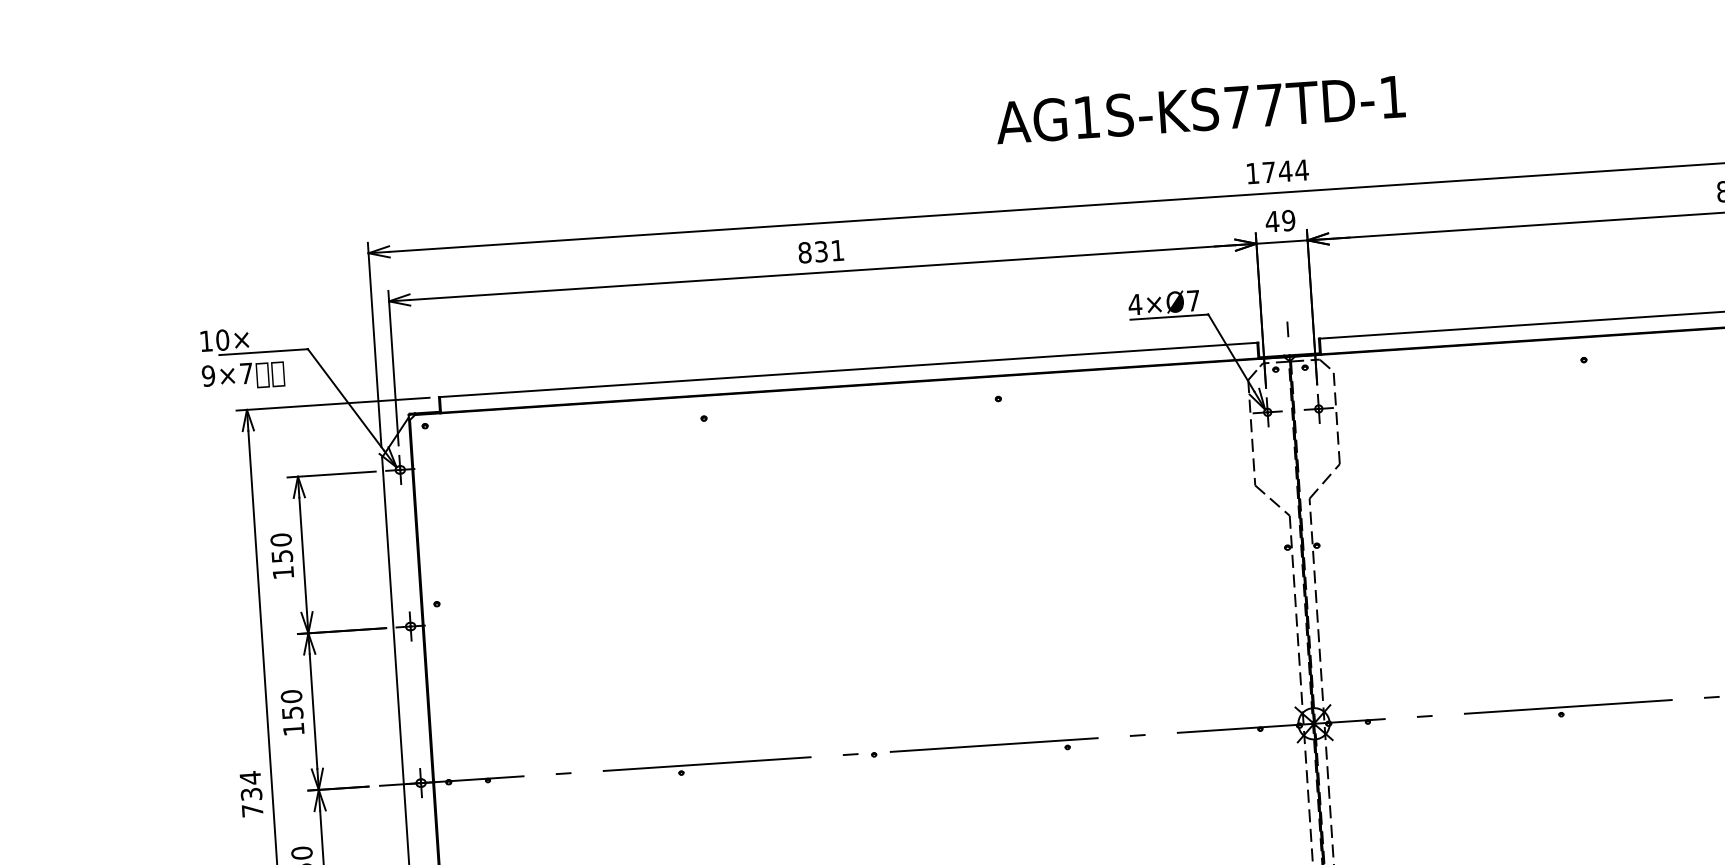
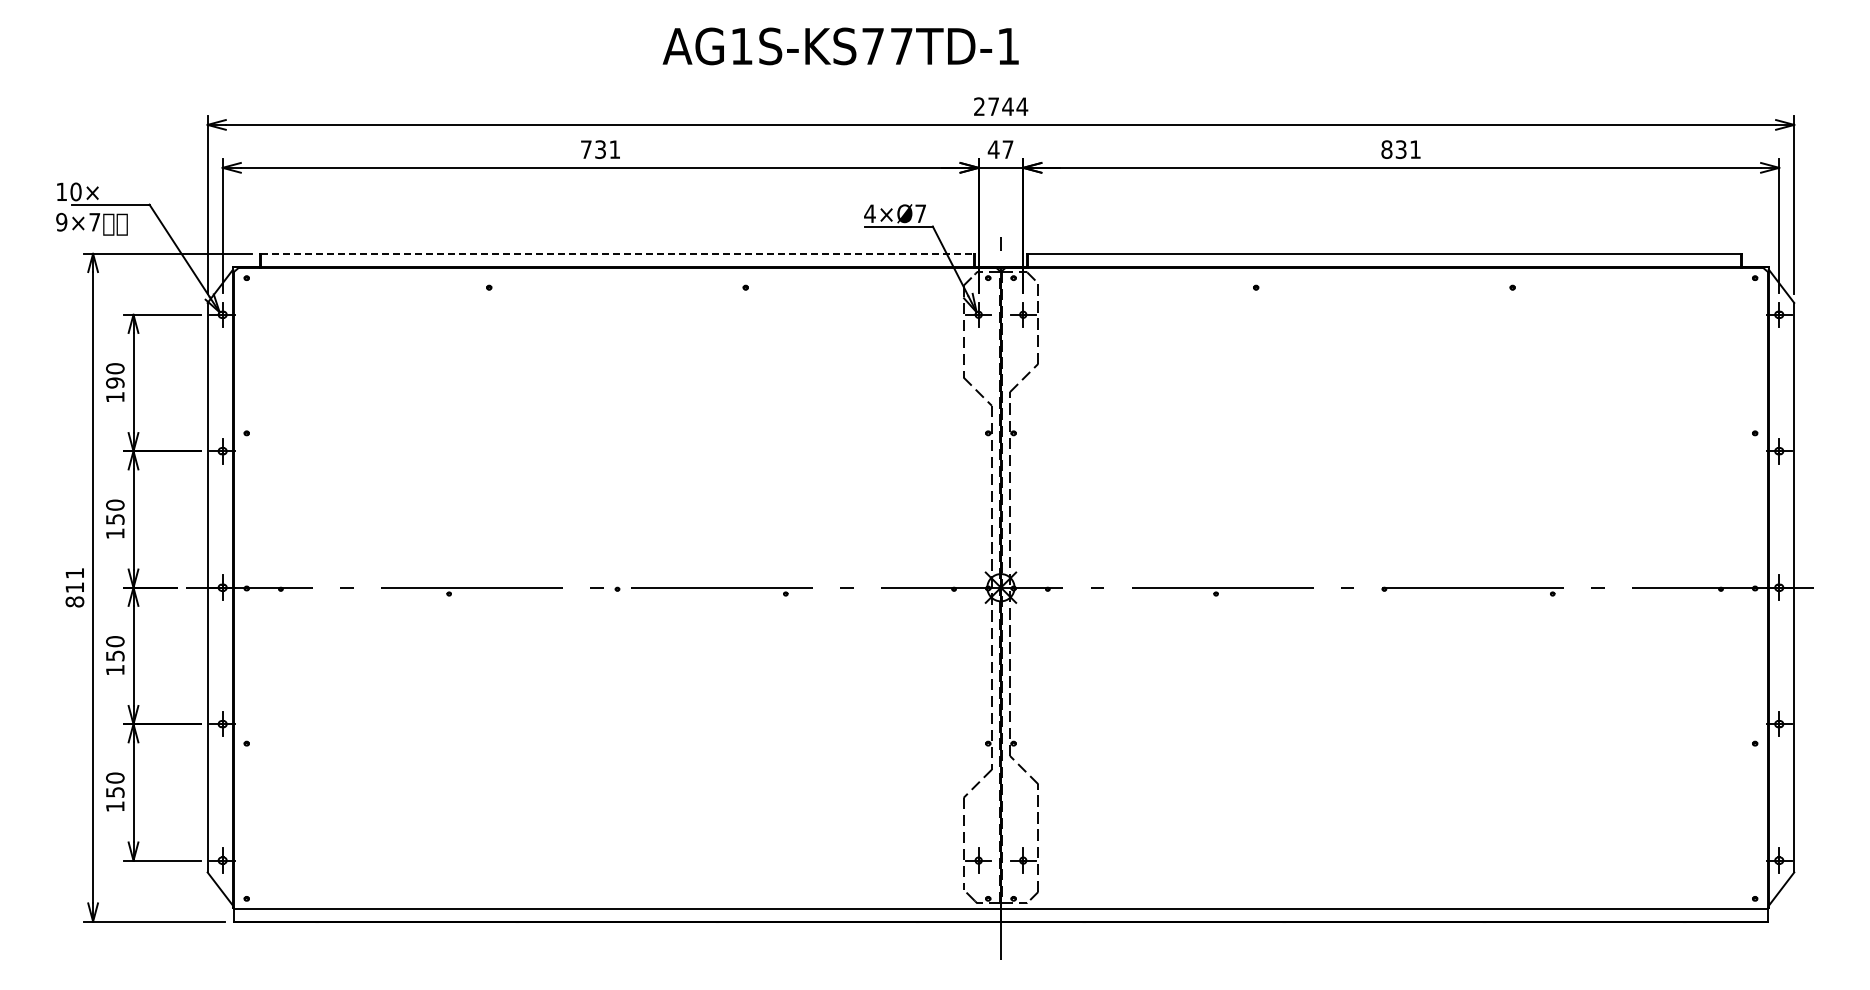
text: (1200, 109) -> (840, 46), moved
text: (1252, 173) -> (979, 106), 1744 -> 2744
text: (1288, 220) -> (1007, 149), 49 -> 47
text: (803, 252) -> (585, 149), 831 -> 731
line: (849, 369) -> (618, 253), solid -> dashed
text: (282, 555) -> (115, 382), 150 -> 190
text: (251, 794) -> (74, 587), 734 -> 811

